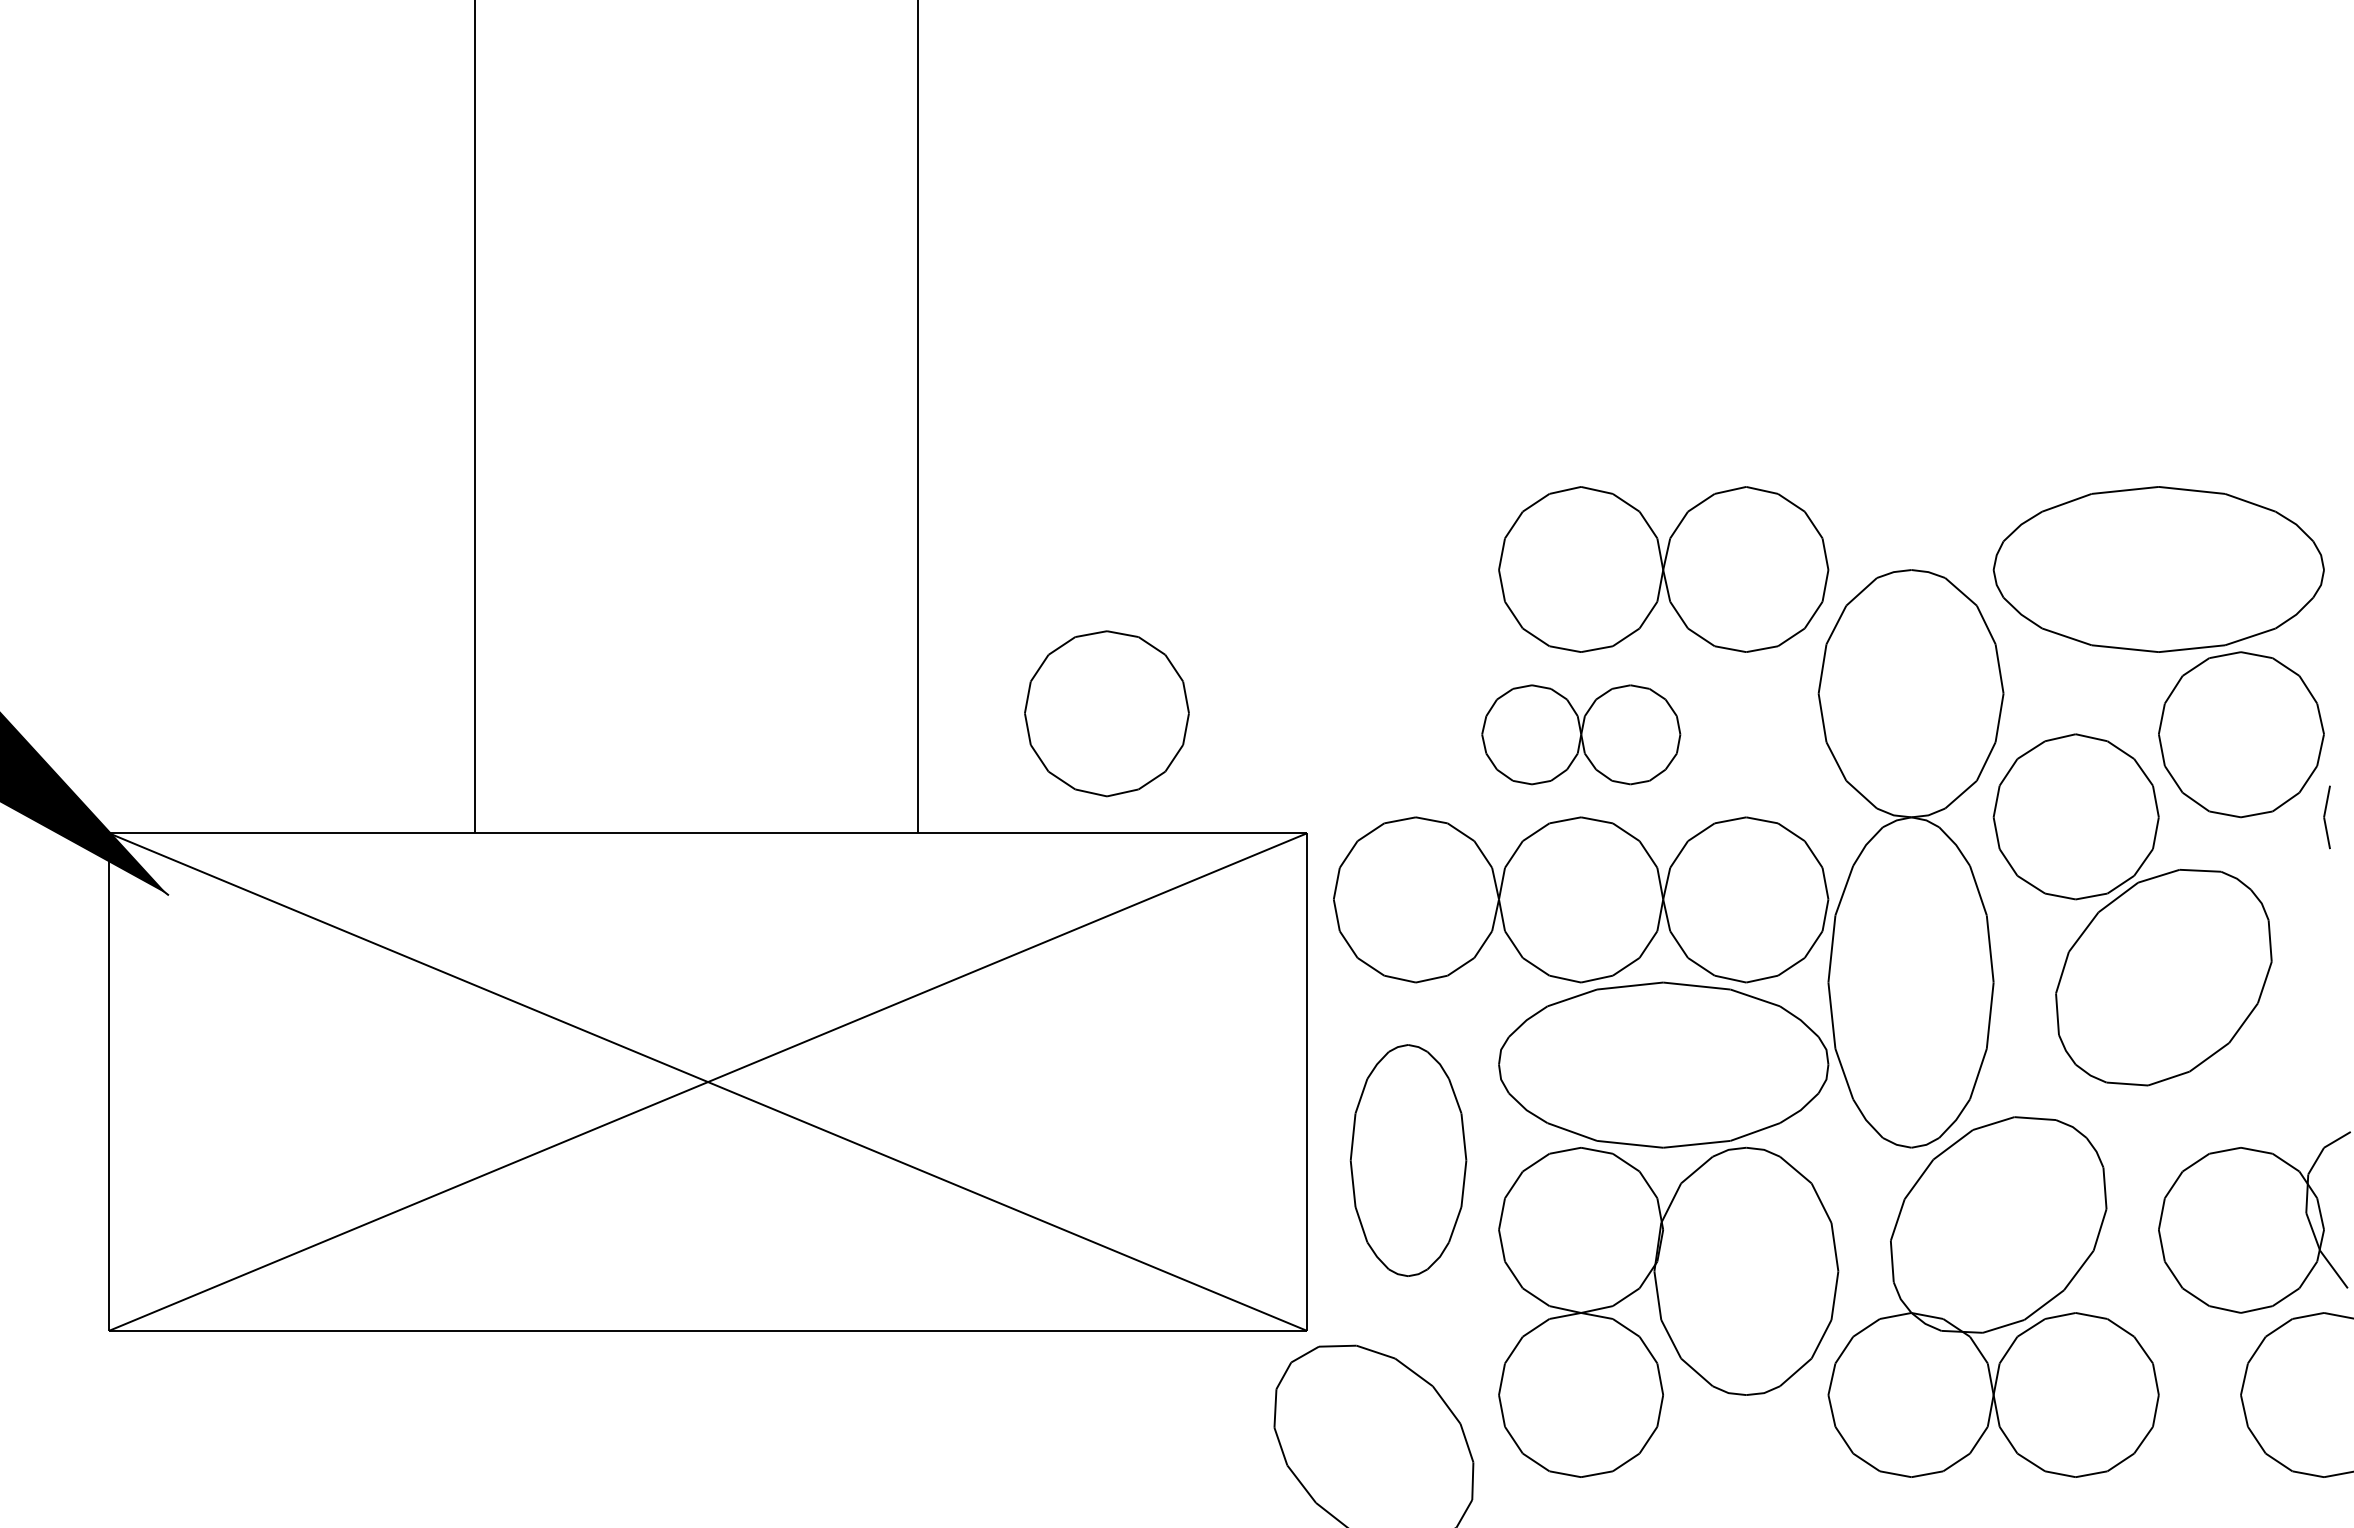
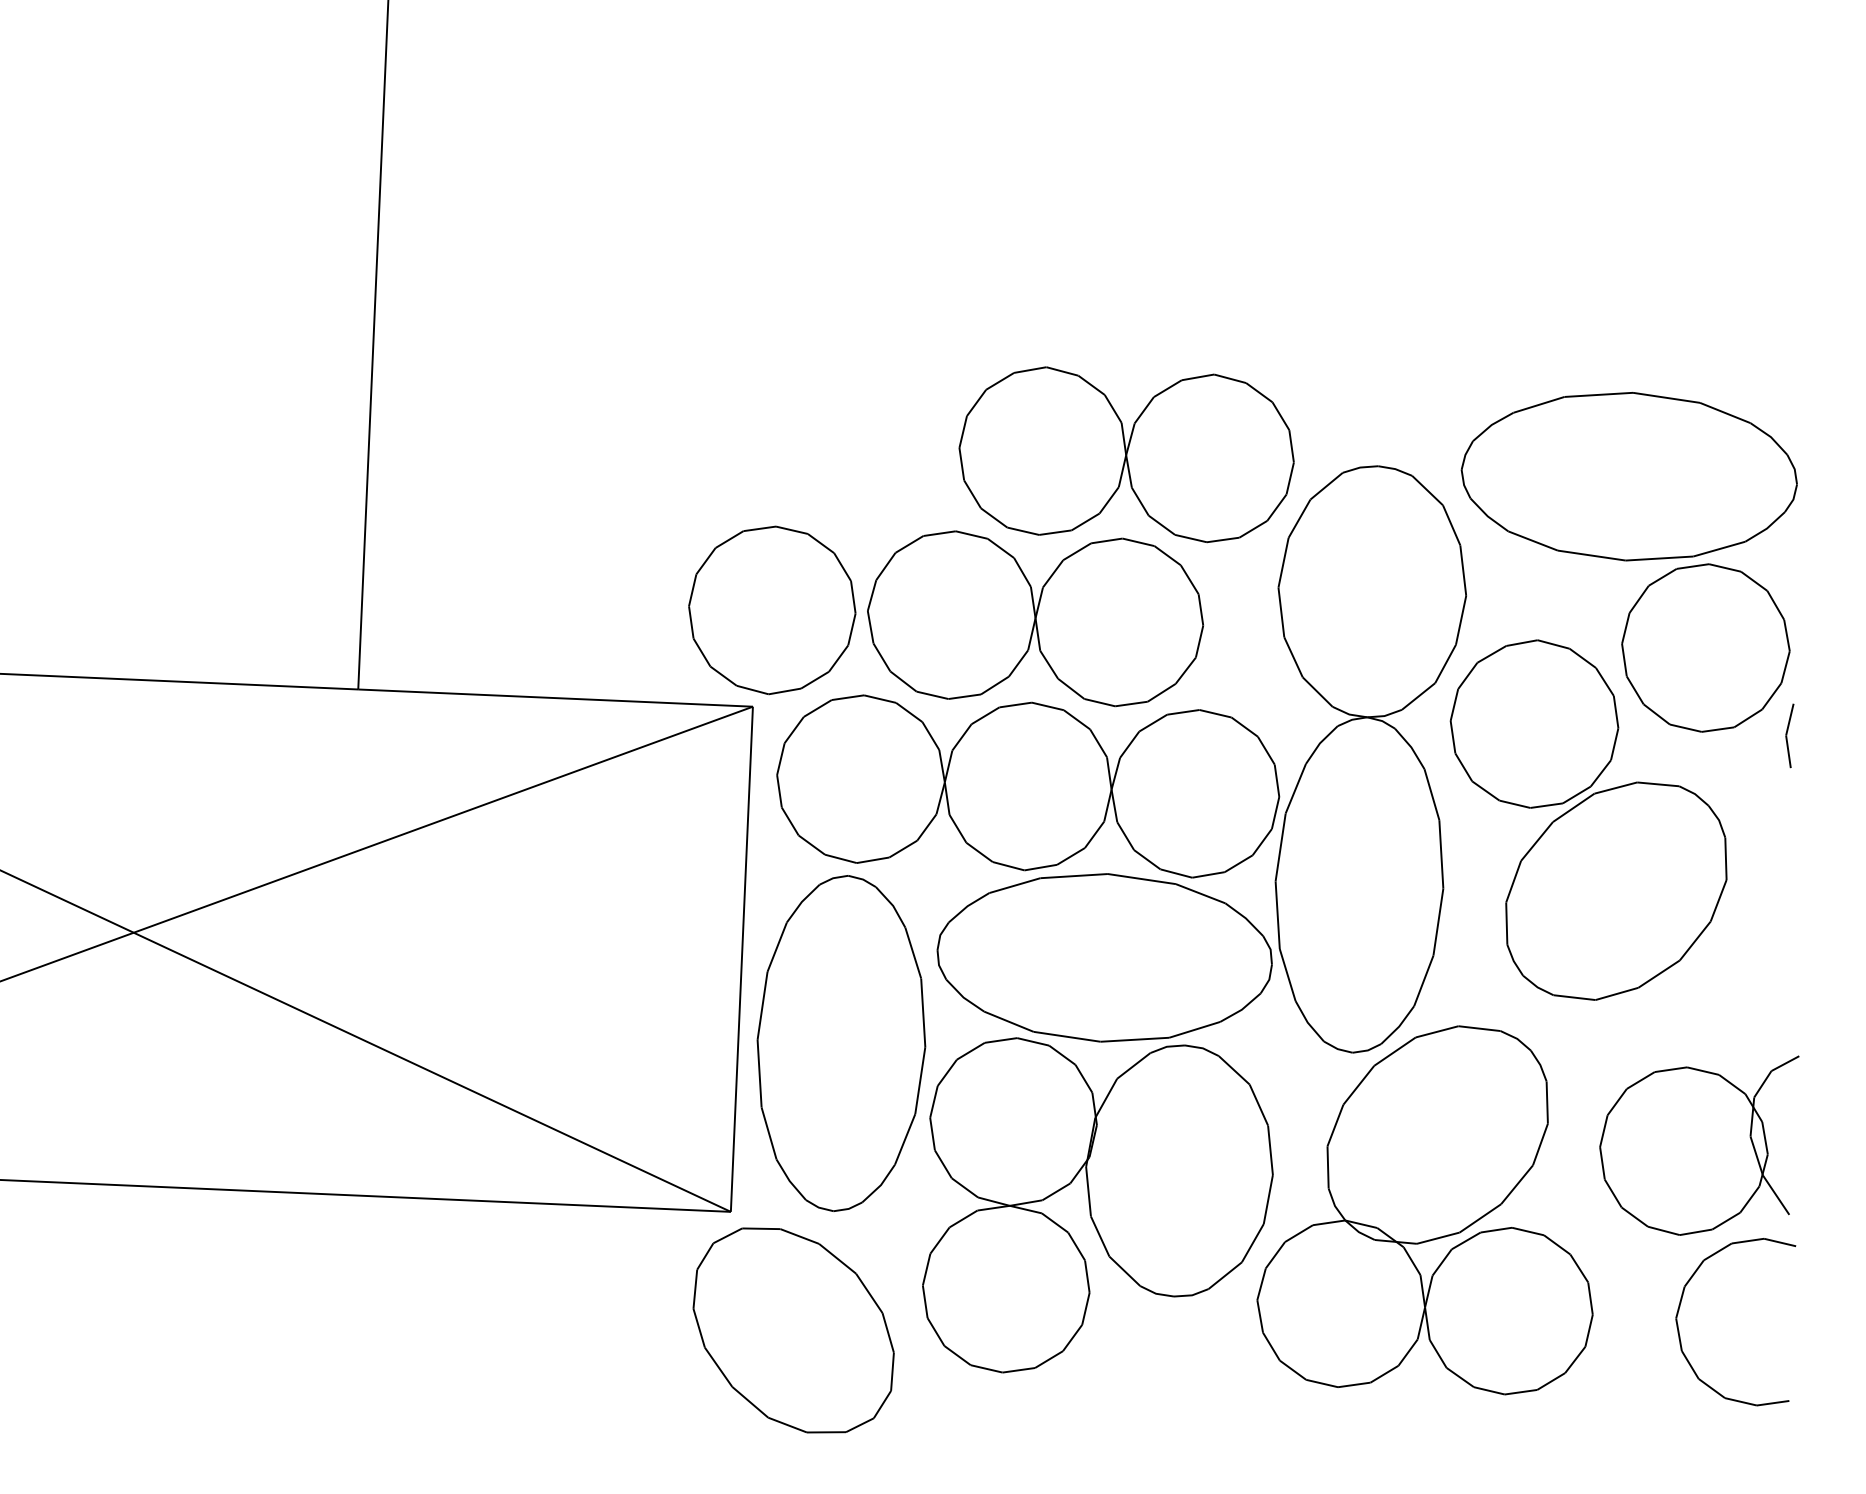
part: (1106, 713) -> (771, 610), moved
part: (1581, 734) -> (1035, 618), size x1.67
part: (1408, 1160) -> (841, 1043), size x1.43

